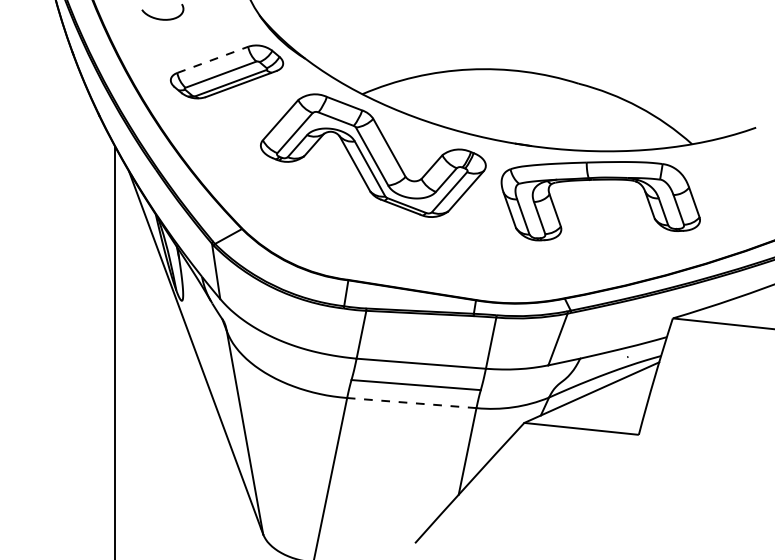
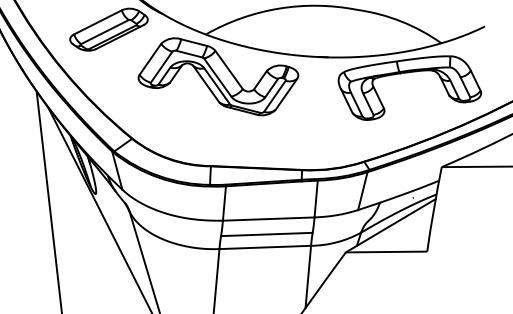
line: (212, 59) -> (97, 22), dashed -> solid
part: (600, 180) -> (408, 72), moved
line: (411, 403) -> (265, 247), dashed -> solid

